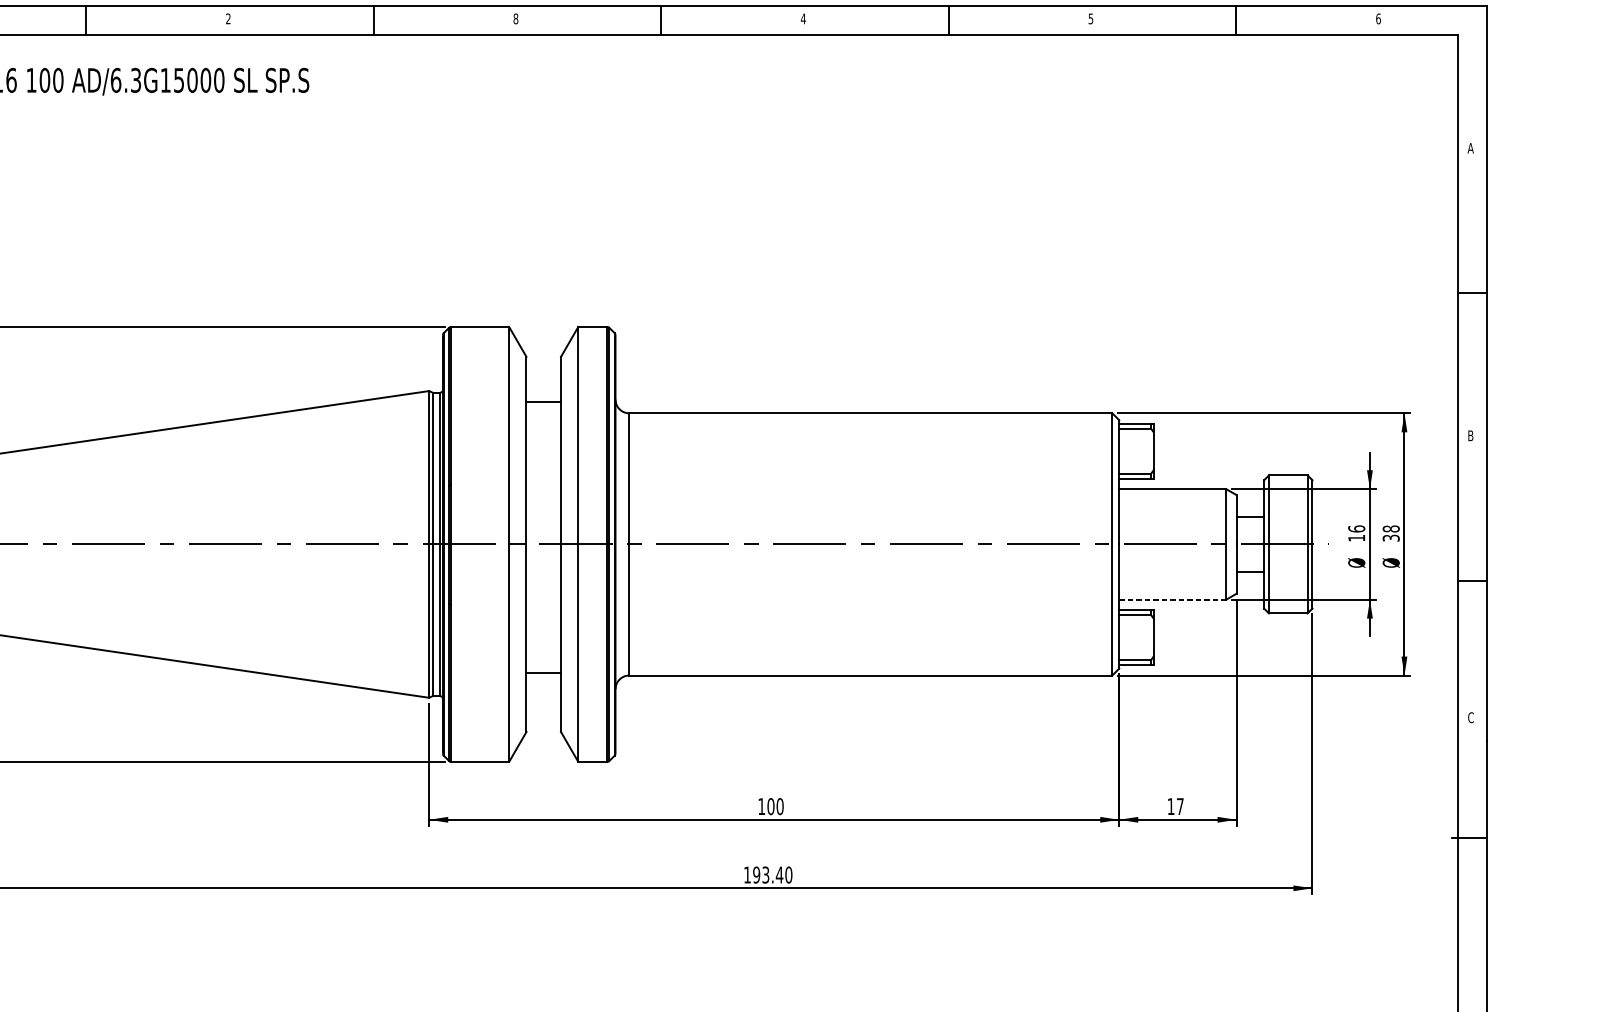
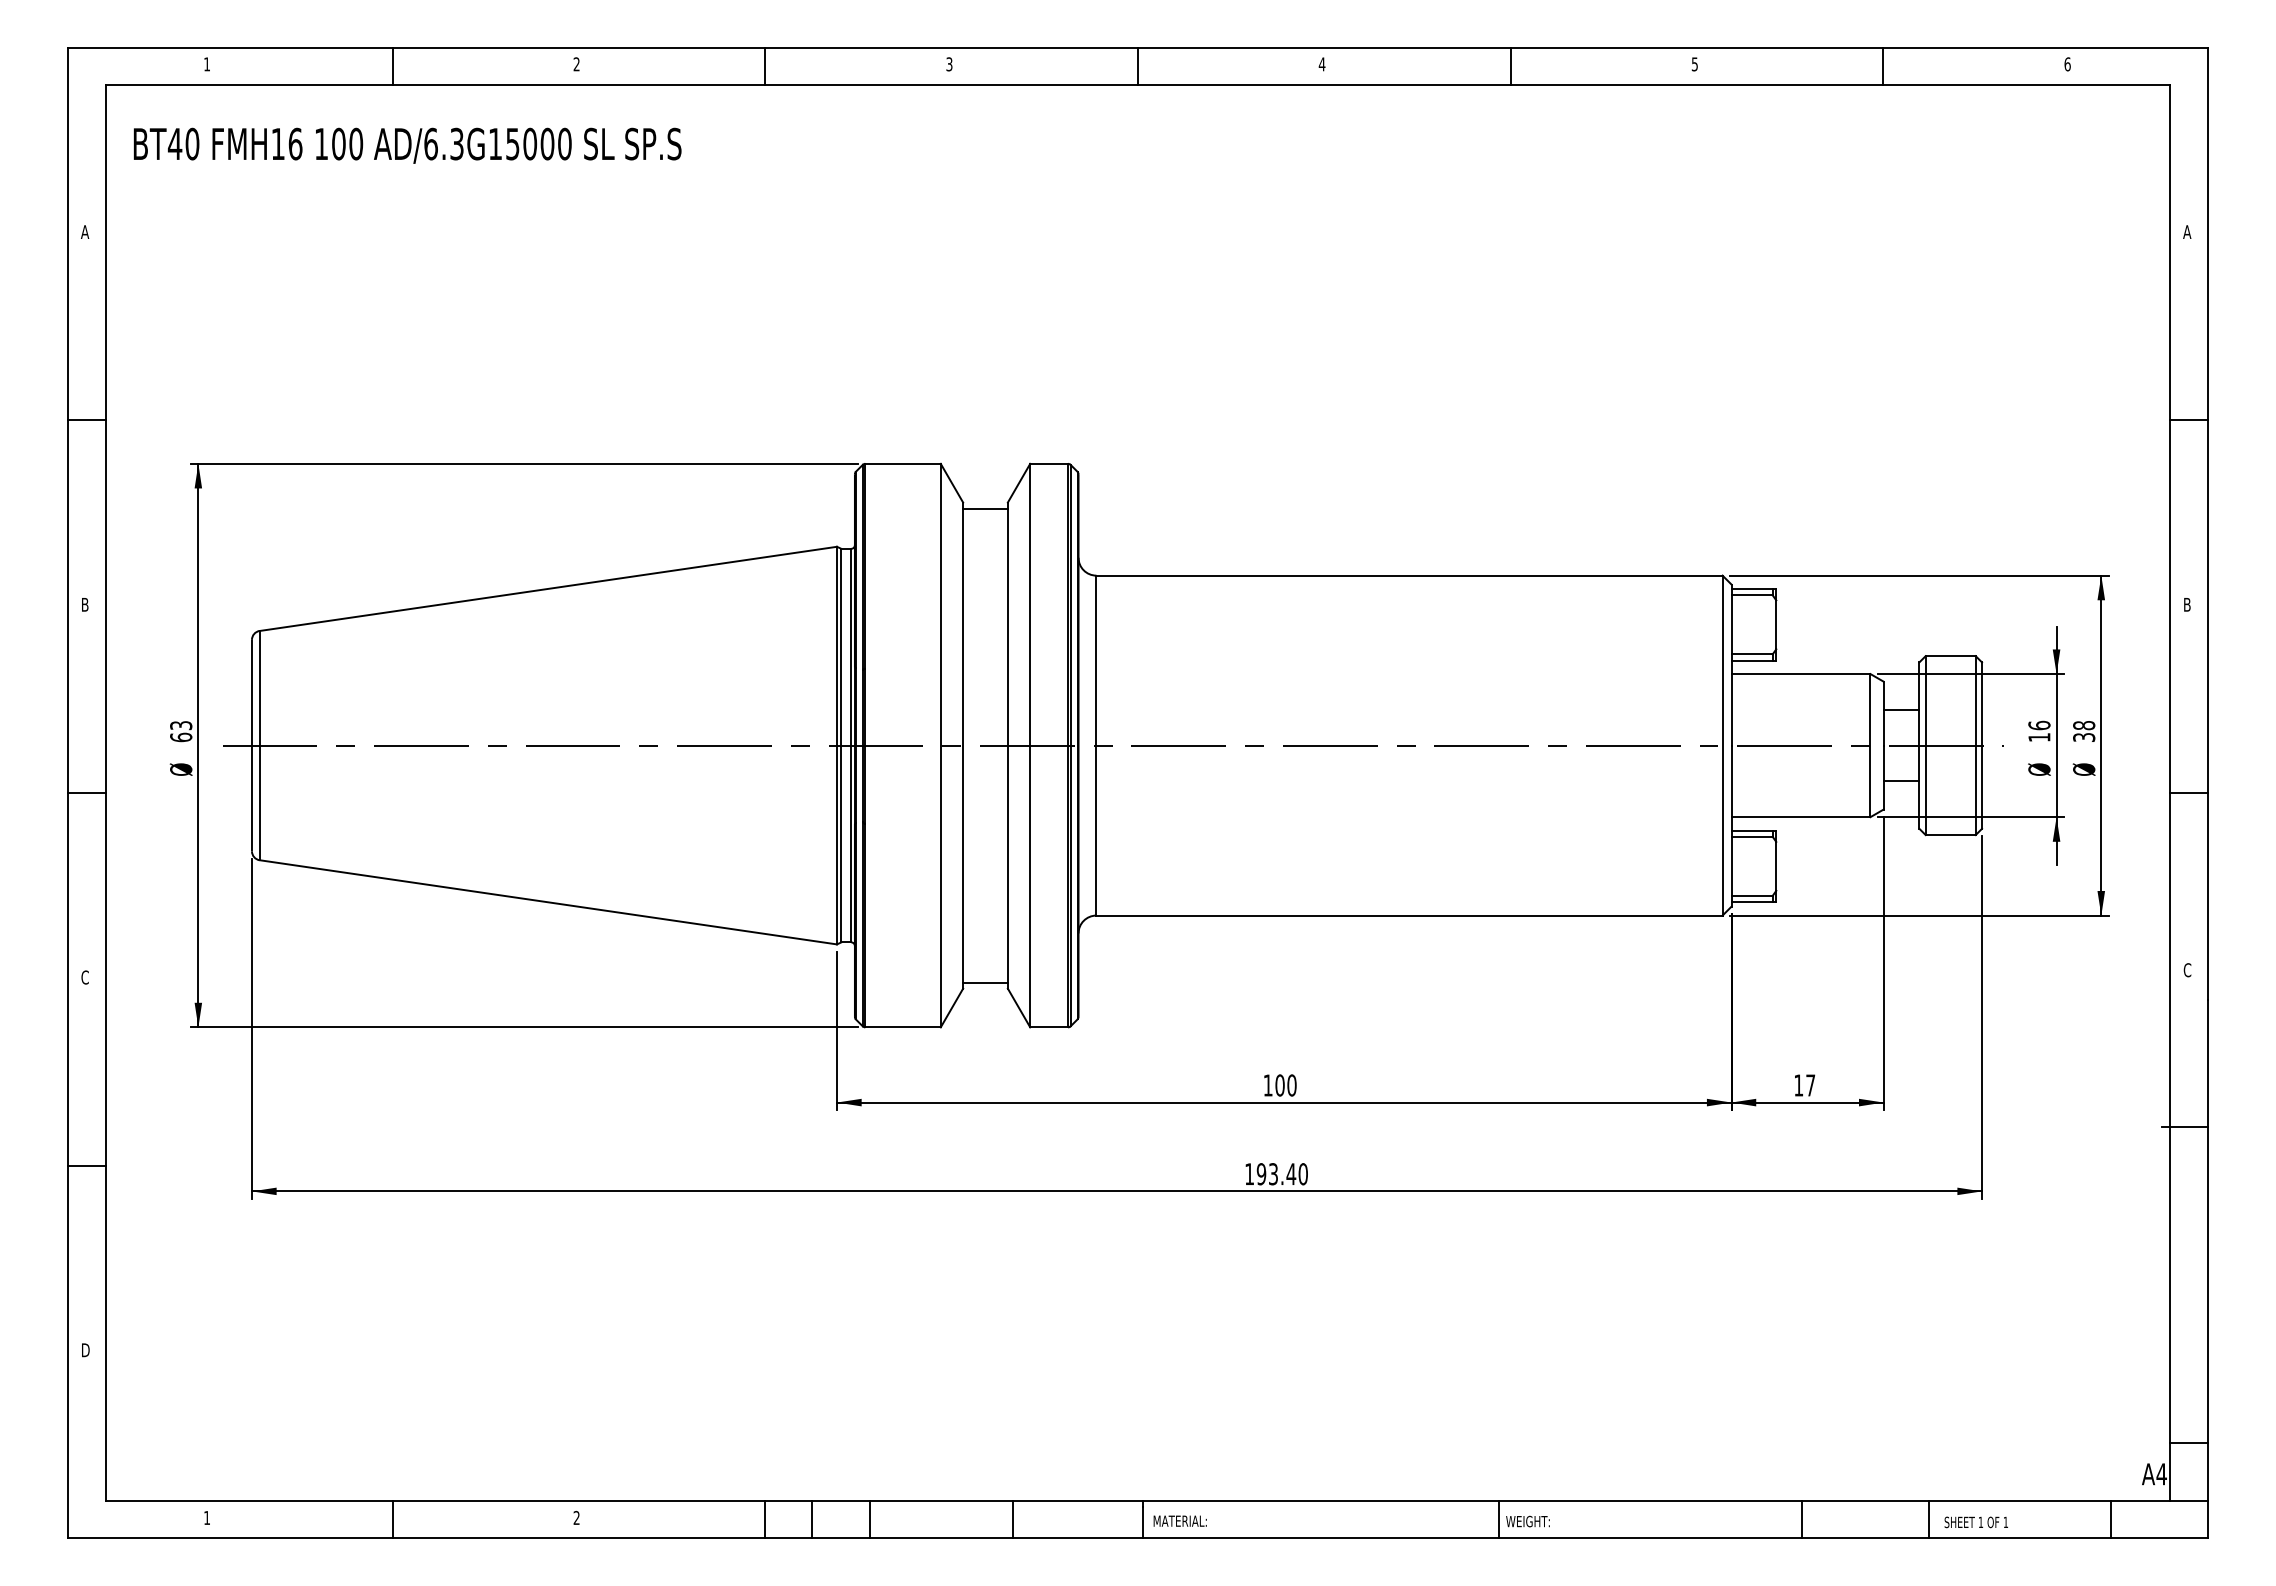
text: (515, 19) -> (949, 64), 8 -> 3
line: (543, 401) -> (985, 508), moved
line: (1173, 599) -> (1801, 817), dashed -> solid
line: (543, 672) -> (985, 982), moved

